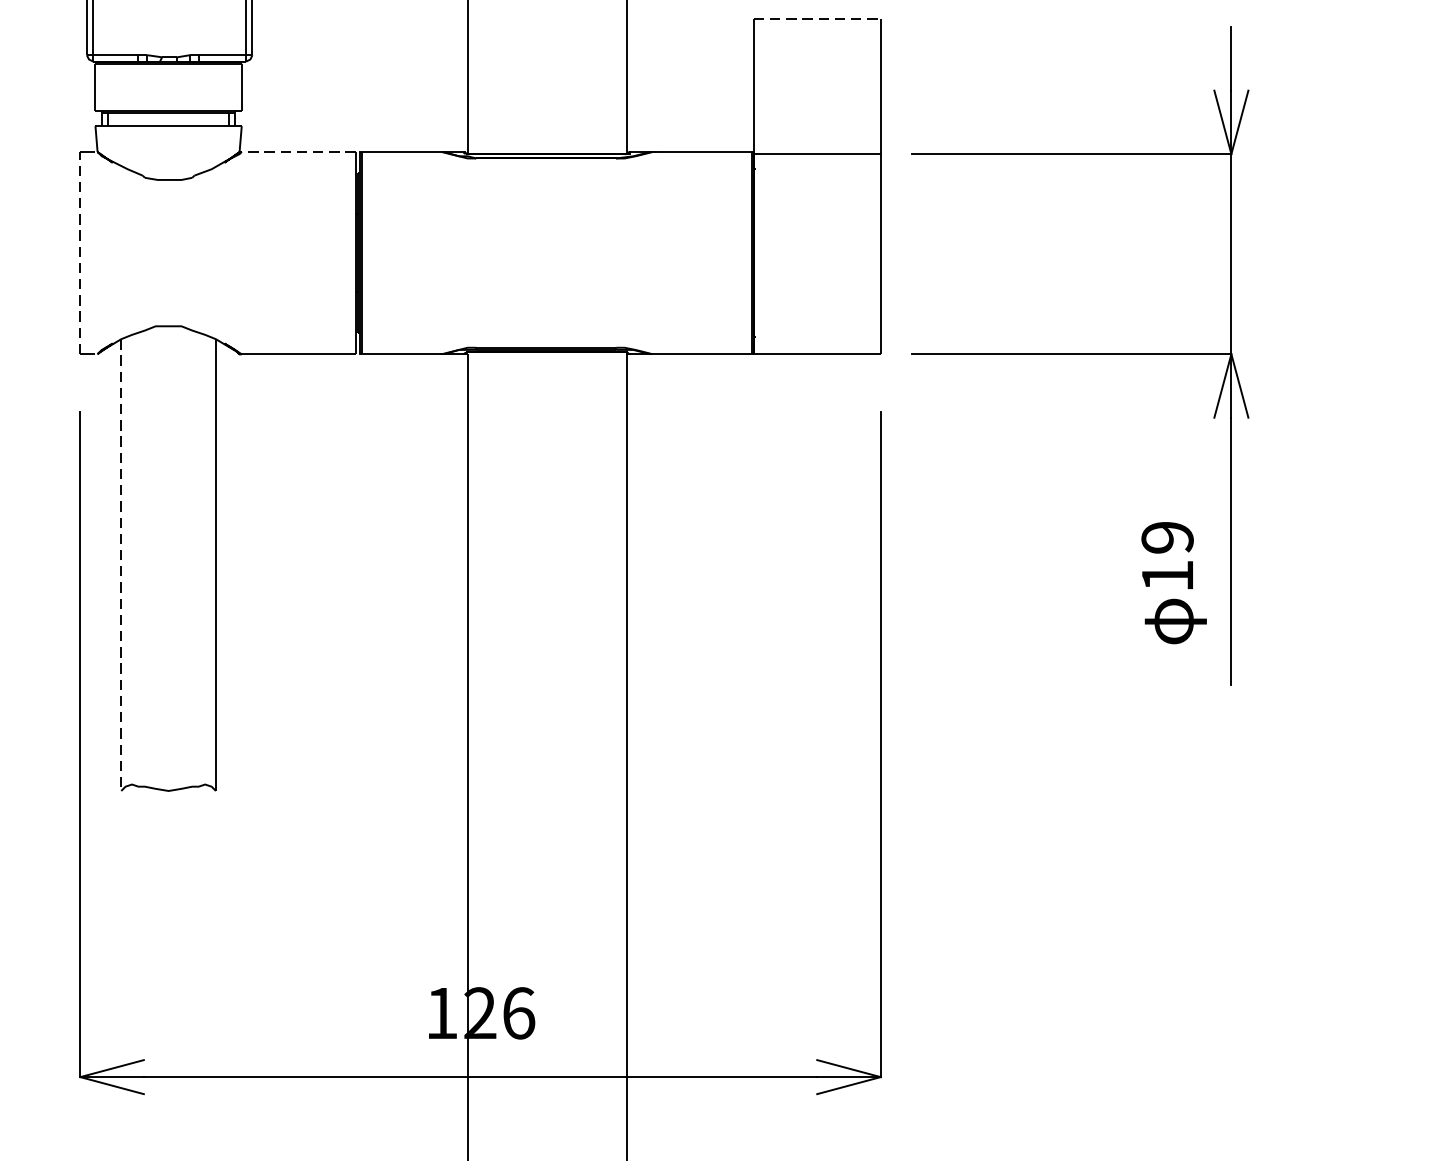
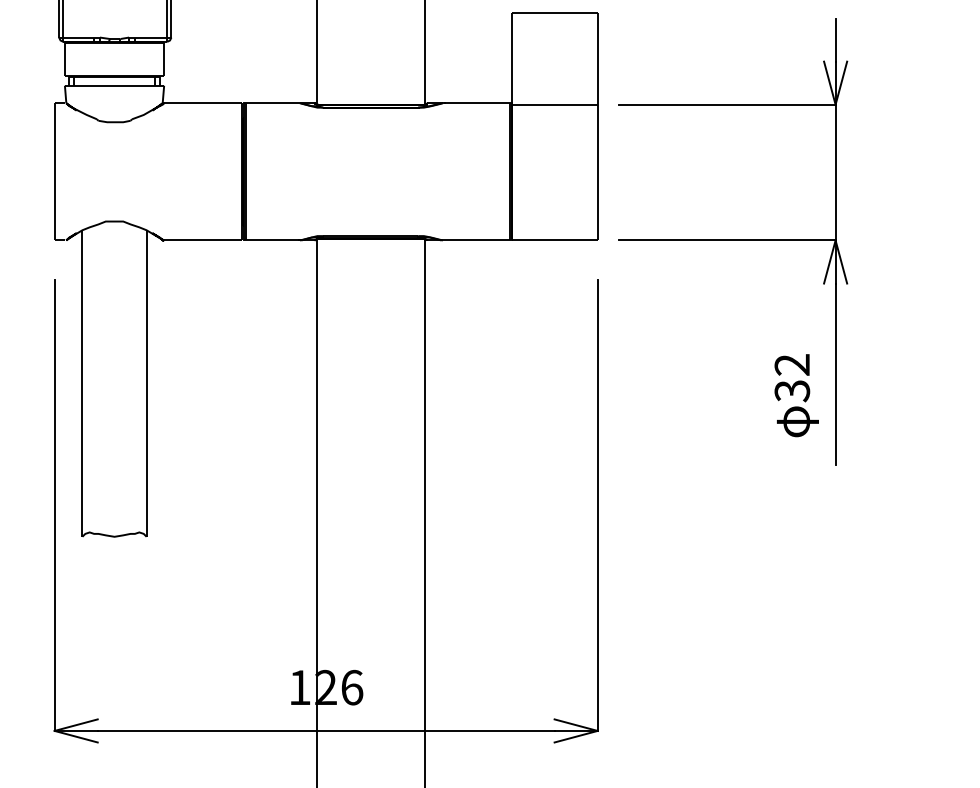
line: (818, 18) -> (555, 12), dashed -> solid
line: (298, 152) -> (202, 103), dashed -> solid
line: (80, 252) -> (54, 171), dashed -> solid
text: (1167, 557) -> (792, 378), 19 -> 32
line: (121, 566) -> (82, 384), dashed -> solid

